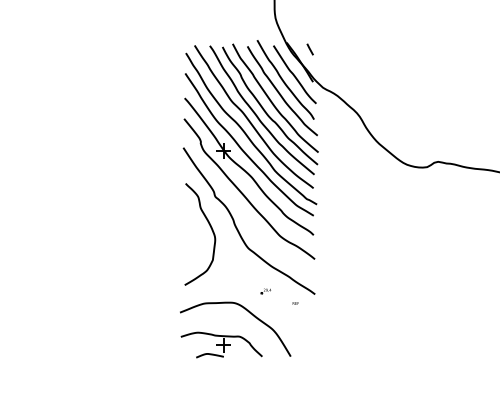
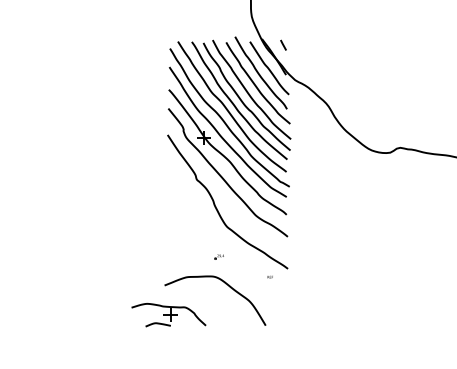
curve: (210, 228) -> (192, 208), removed
part: (265, 291) -> (218, 257), moved
part: (221, 344) -> (168, 314), moved

